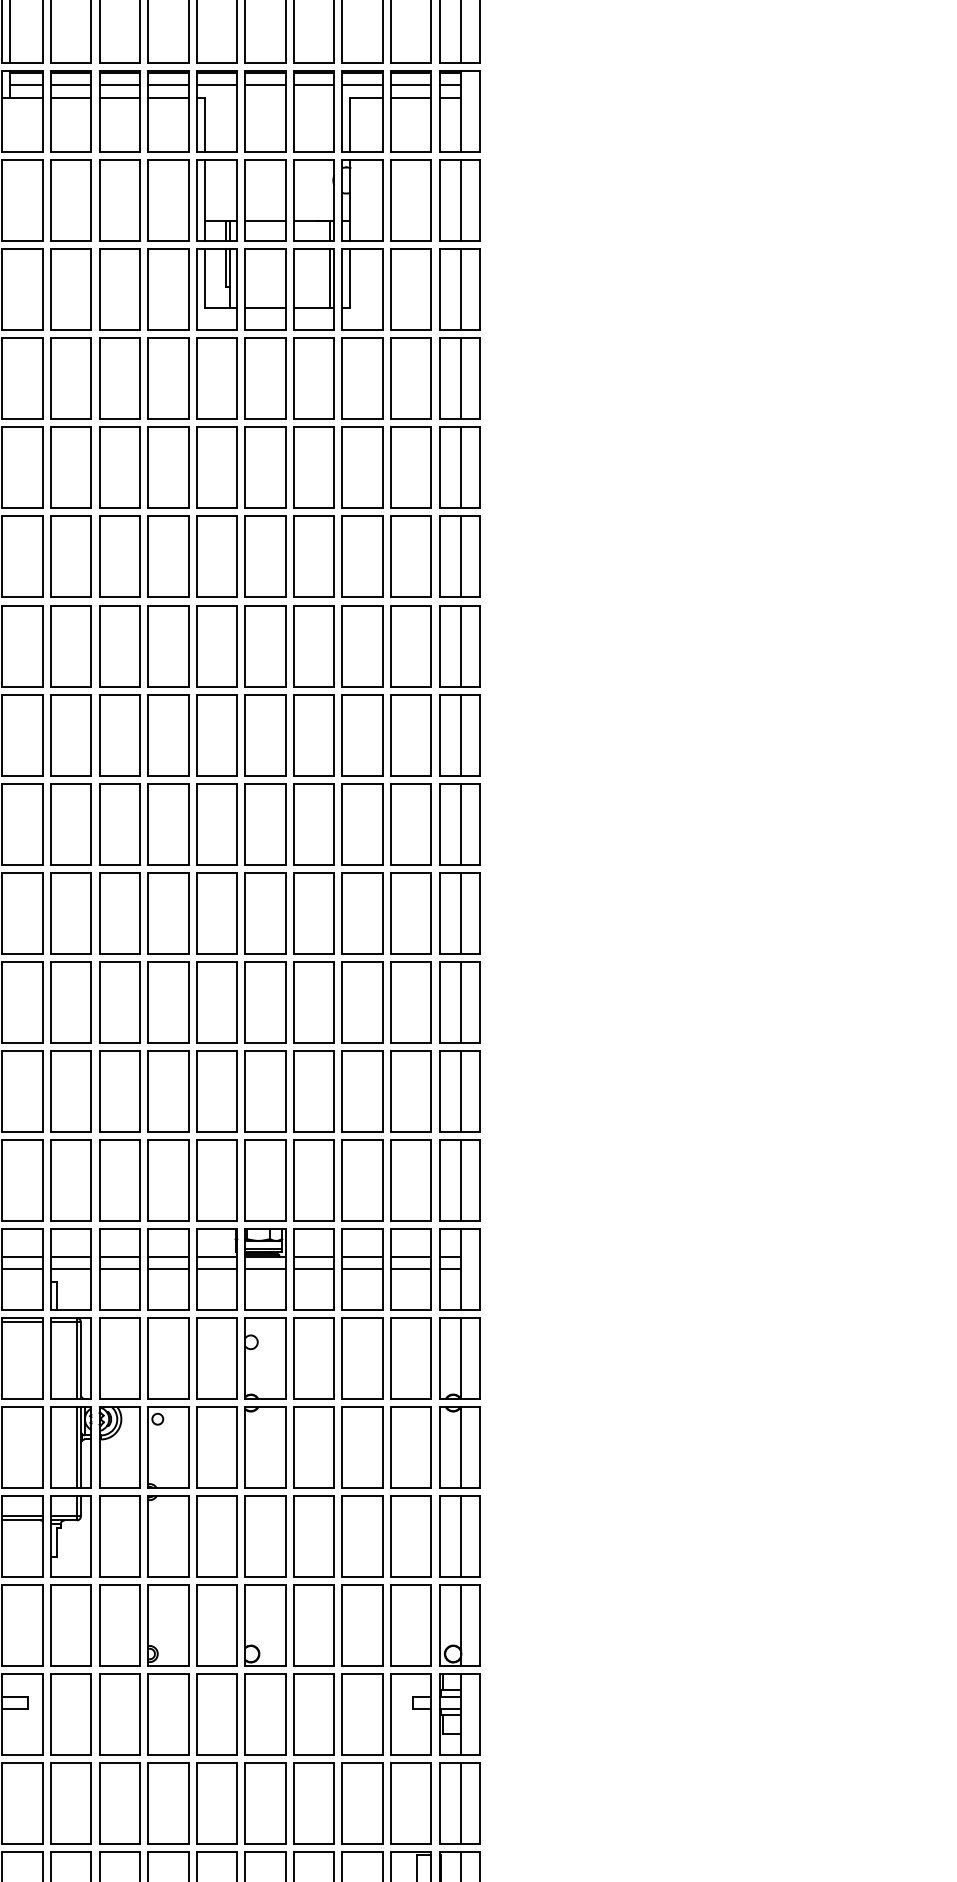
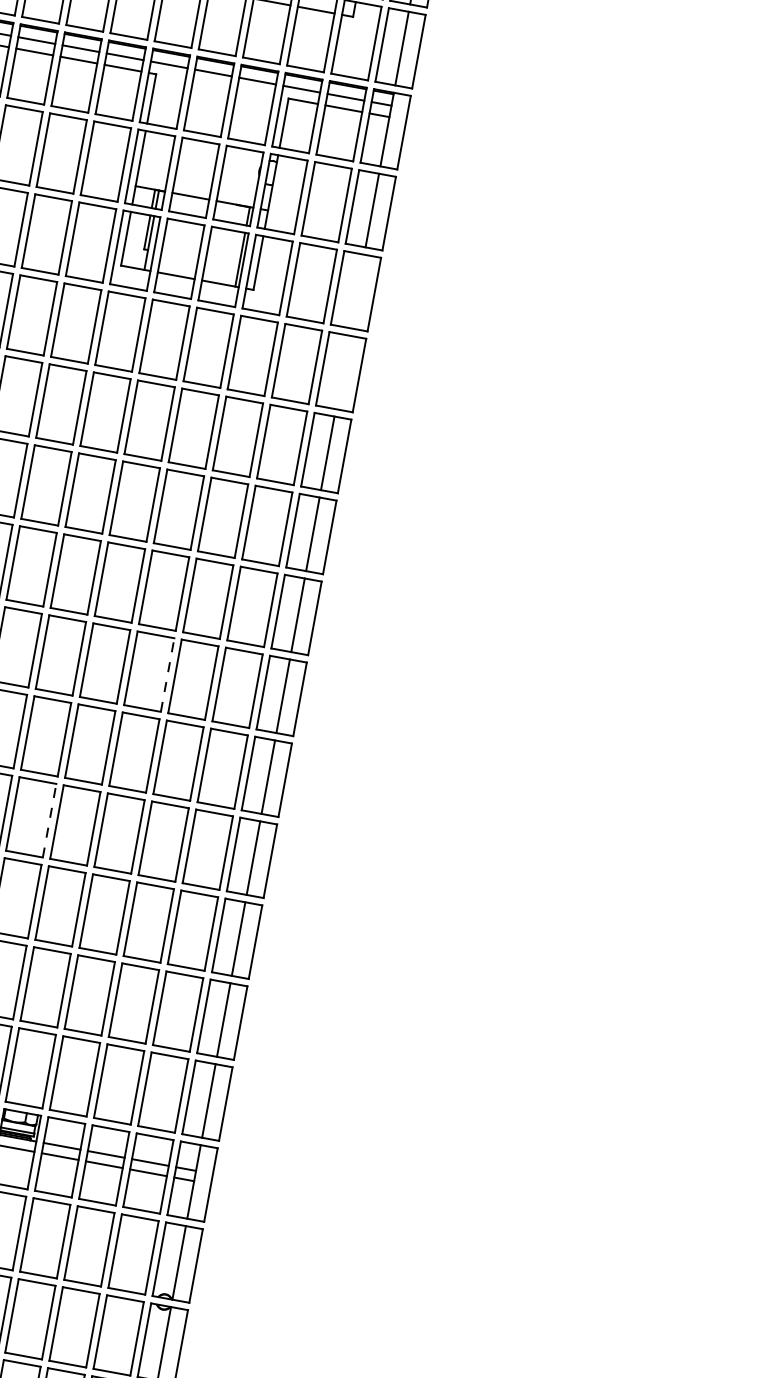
line: (461, 289) -> (357, 291), removed
line: (461, 378) -> (342, 372), removed
line: (334, 734) -> (167, 674), solid -> dashed
line: (237, 912) -> (50, 820), solid -> dashed

